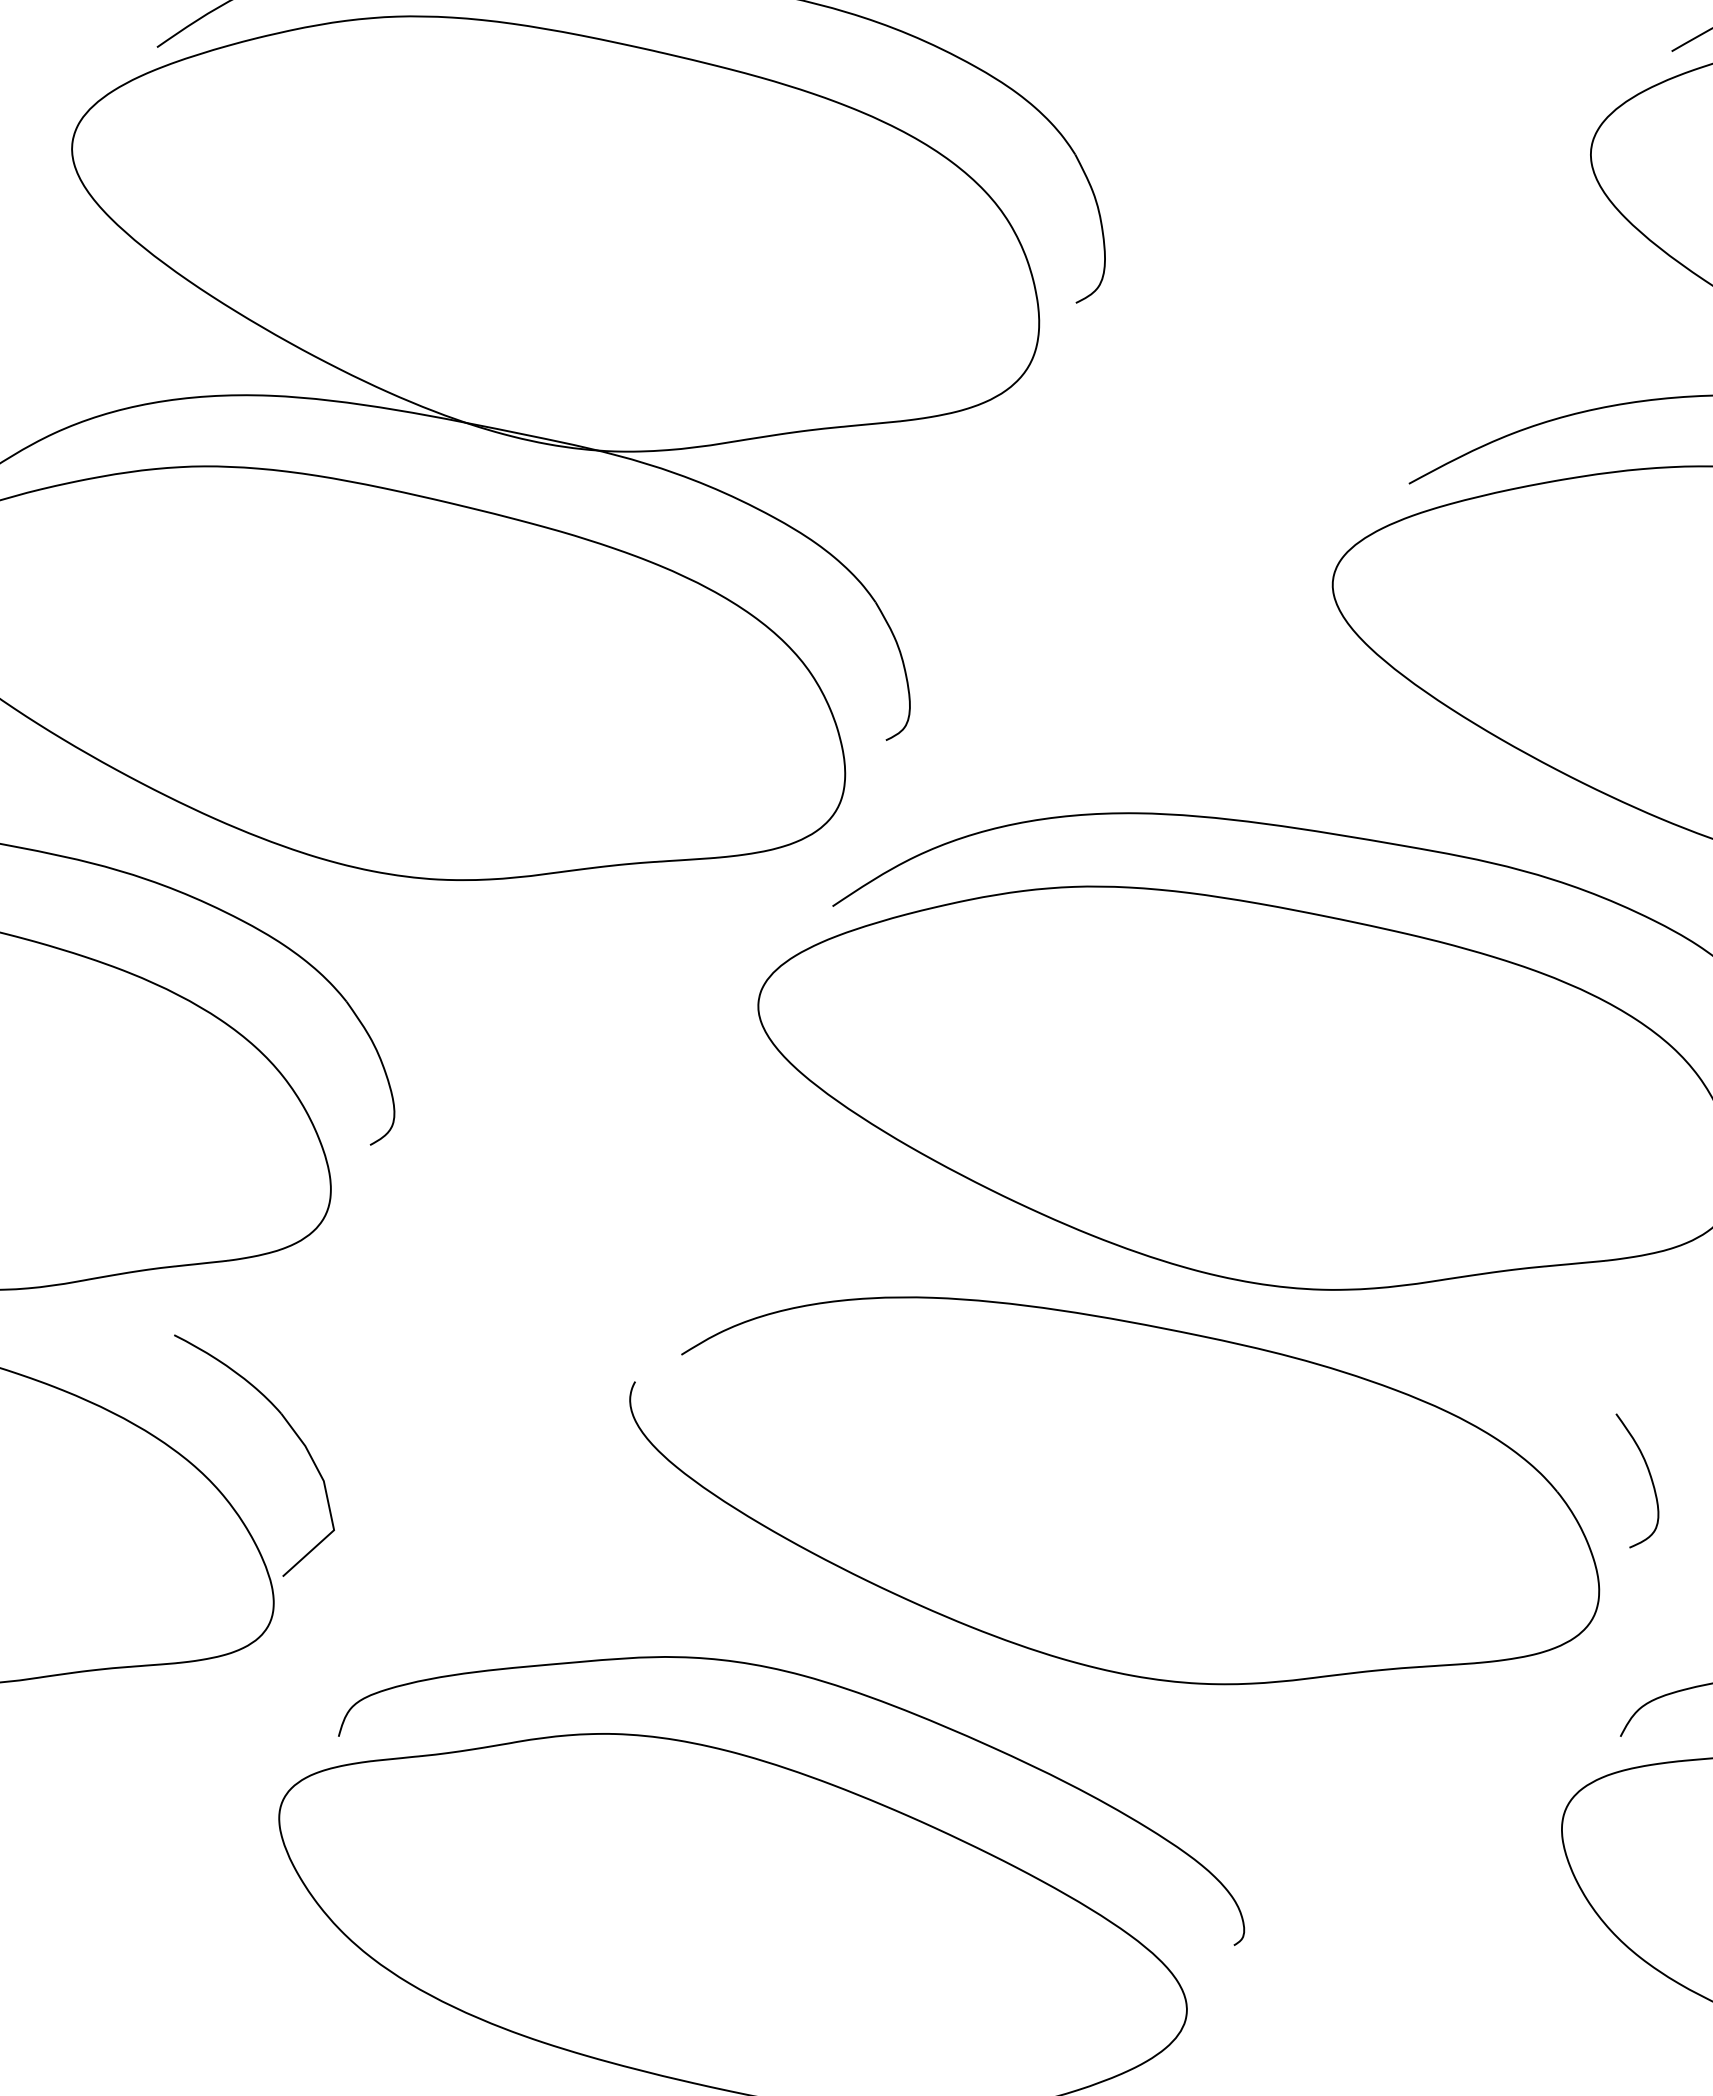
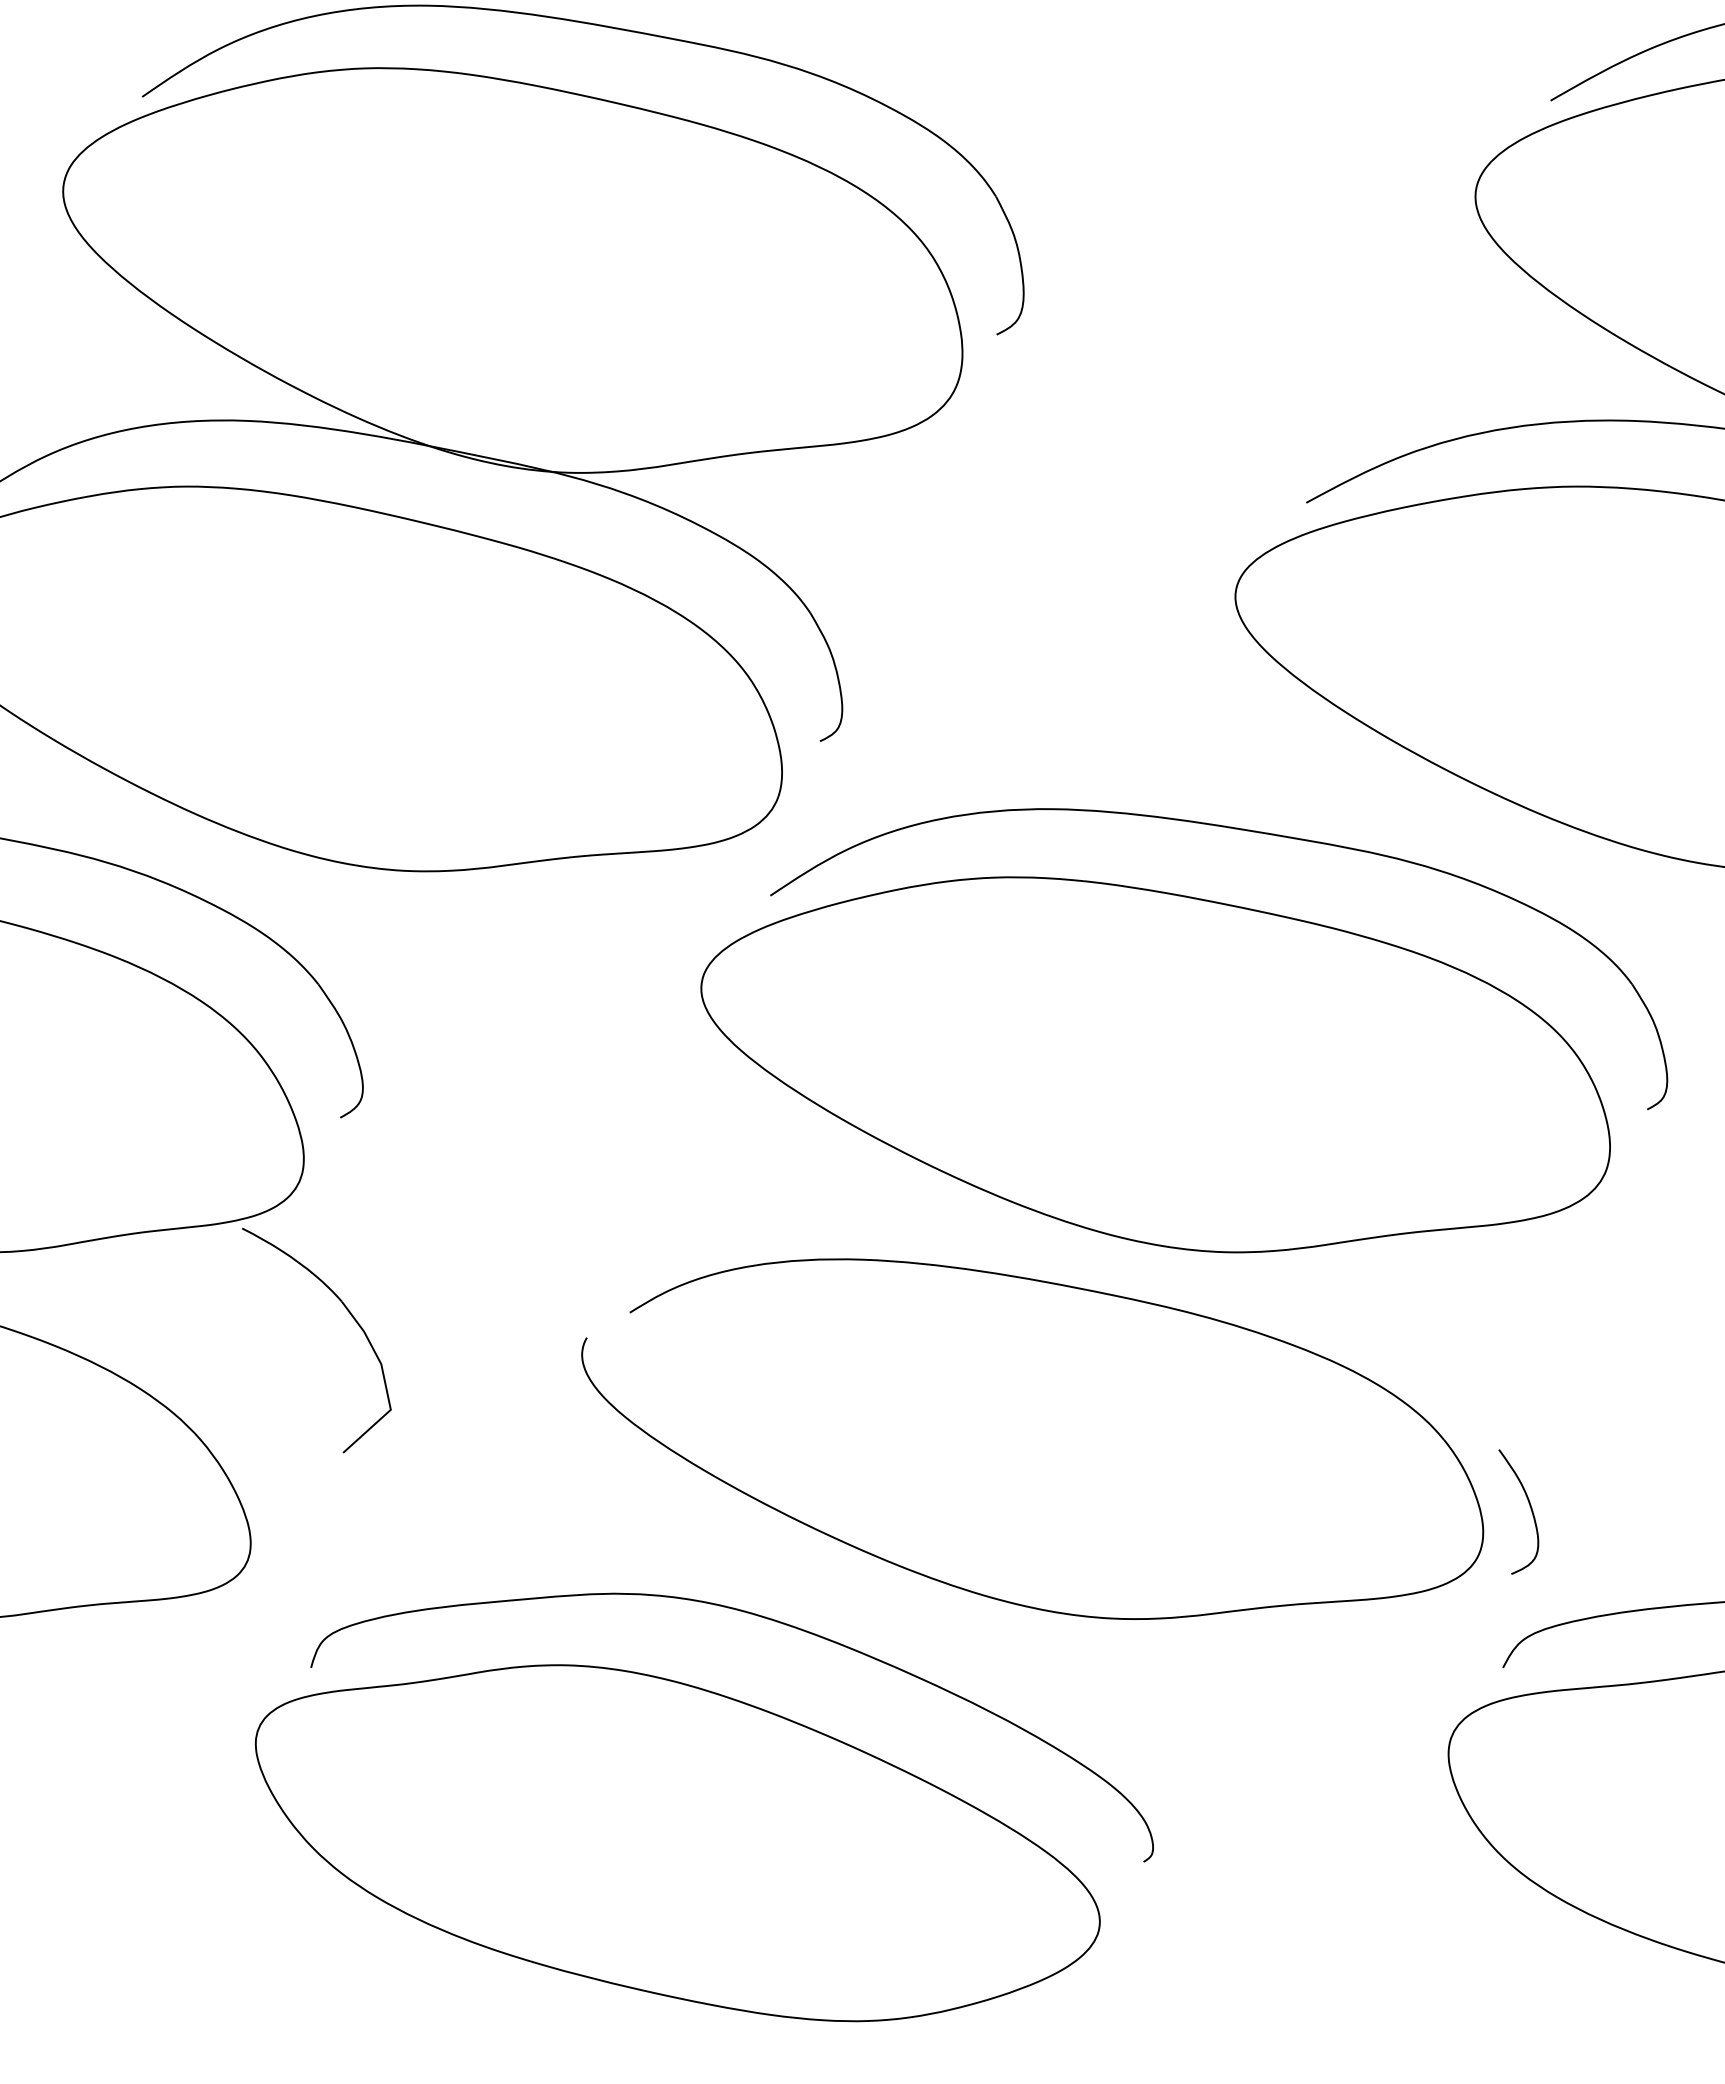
part: (290, 1428) -> (350, 1315), moved
curve: (1648, 1474) -> (1529, 1506), moved

